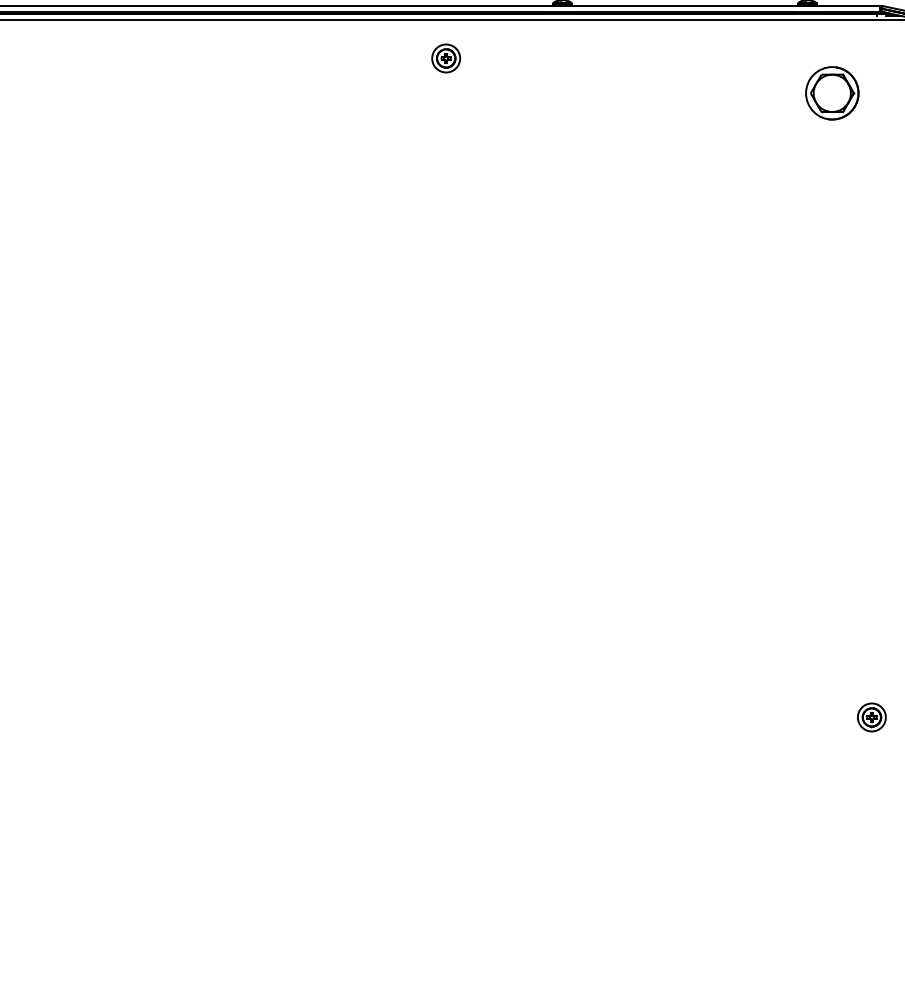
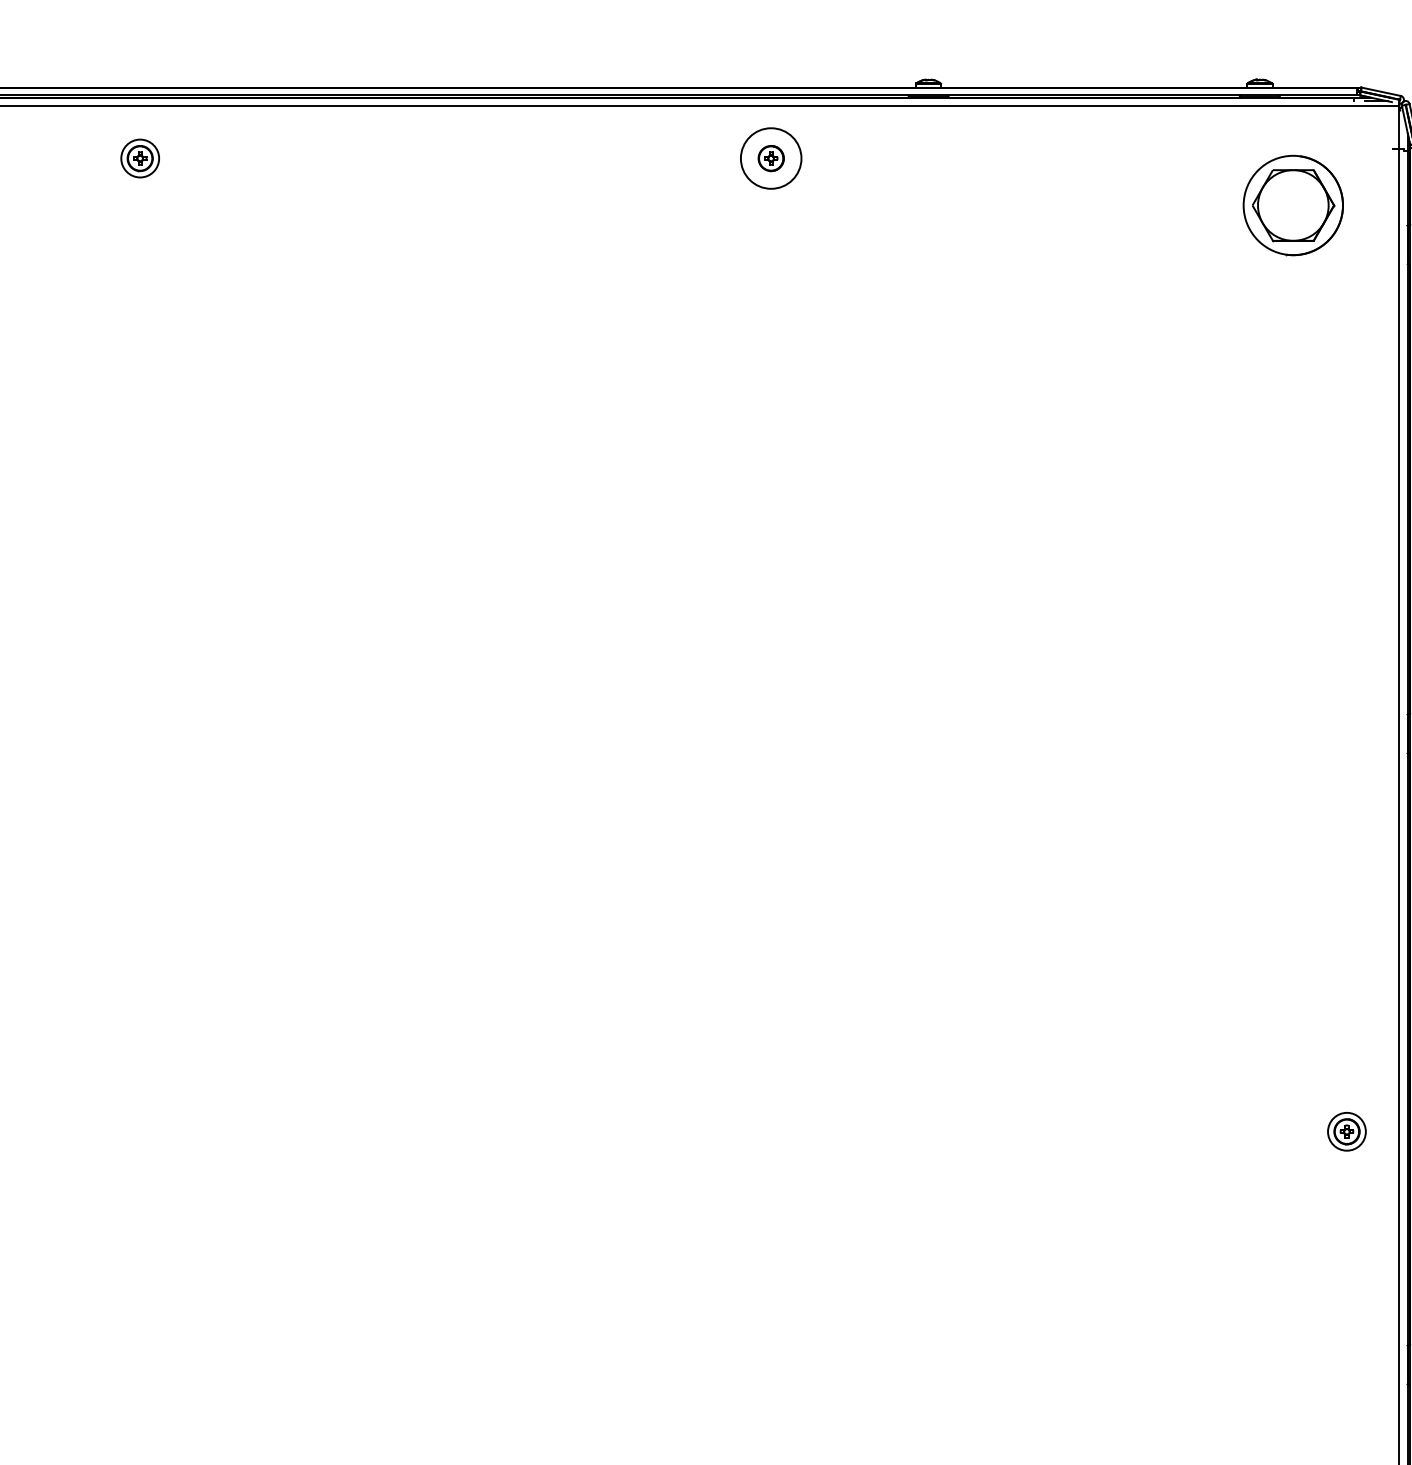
circle: (446, 58) -> (771, 158), size x1.6
part: (832, 93) -> (1293, 205), size x1.4
part: (871, 717) -> (1346, 1131), moved

